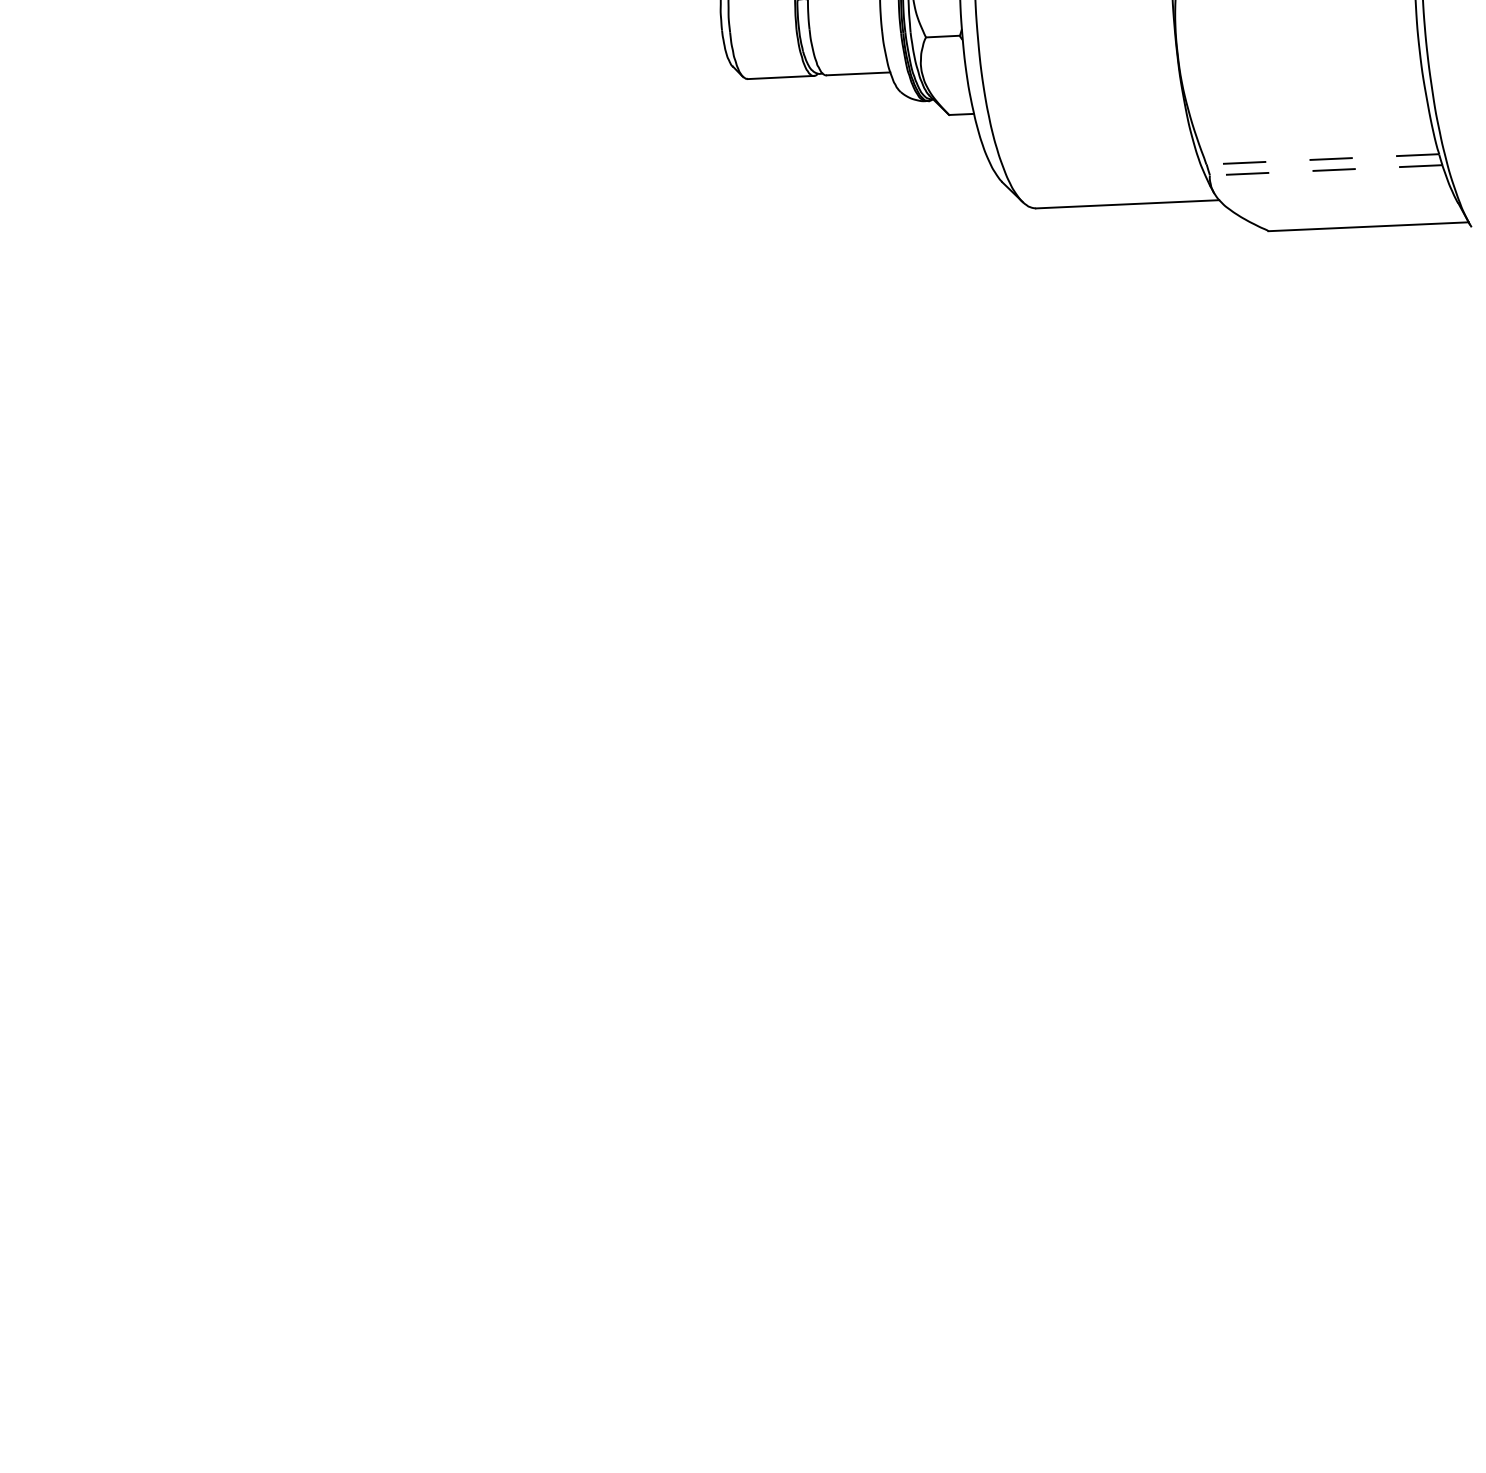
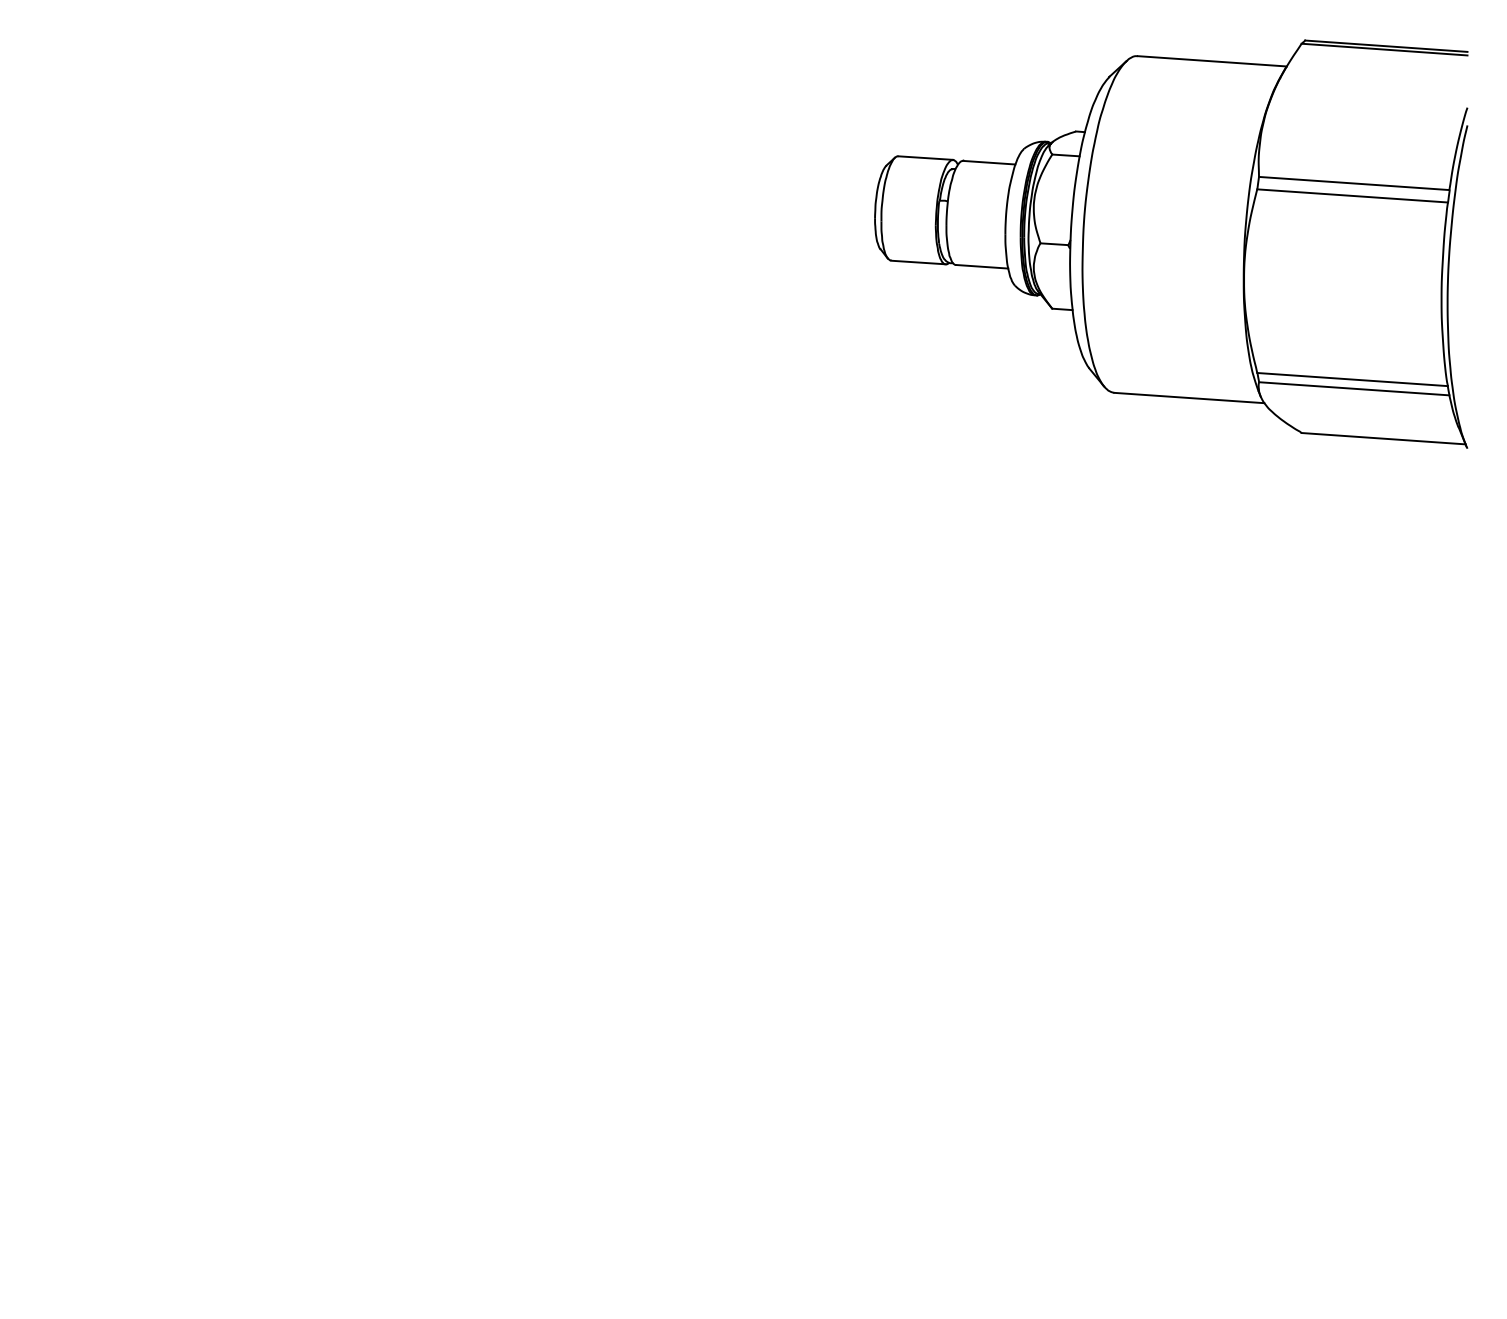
line: (1322, 159) -> (1352, 379), dashed -> solid
line: (1325, 170) -> (1353, 388), dashed -> solid

